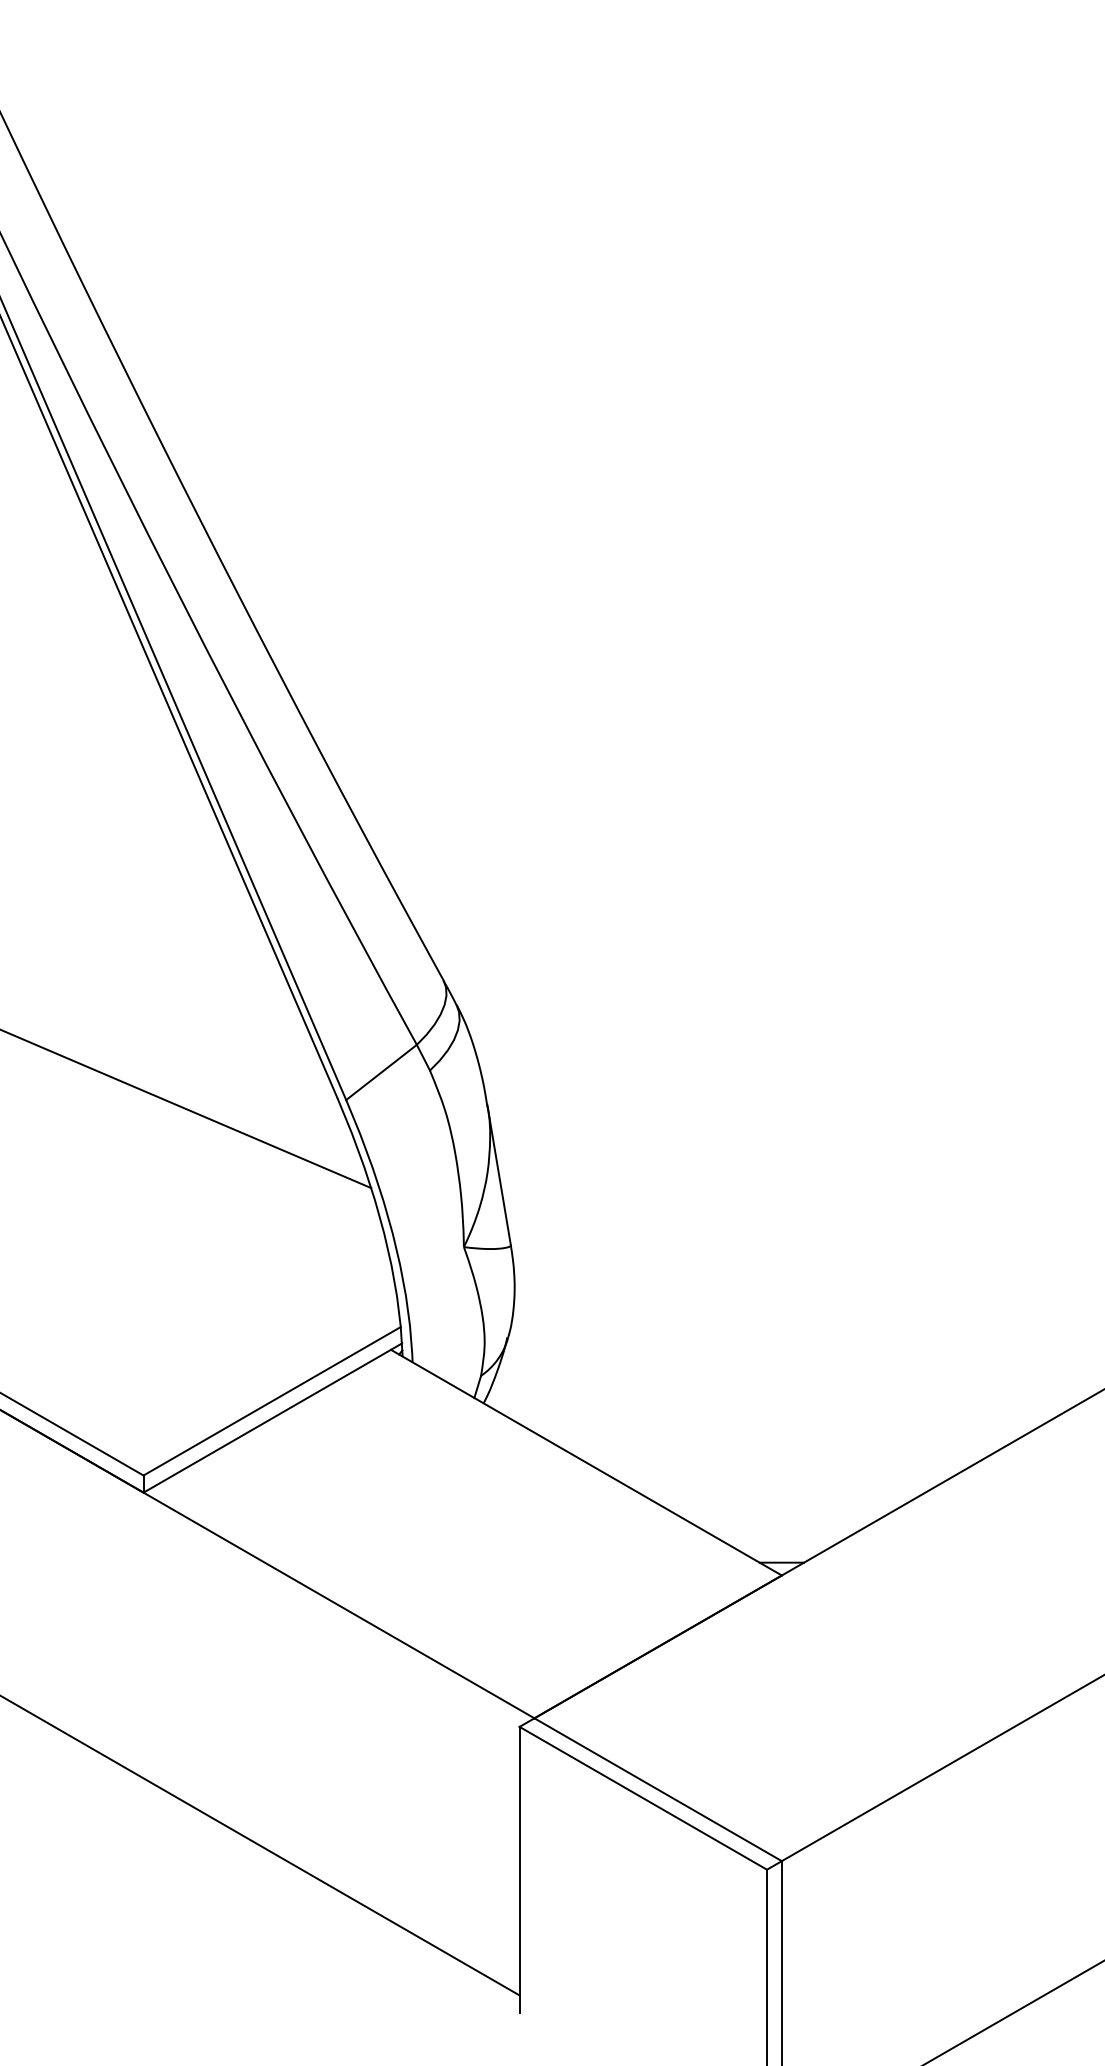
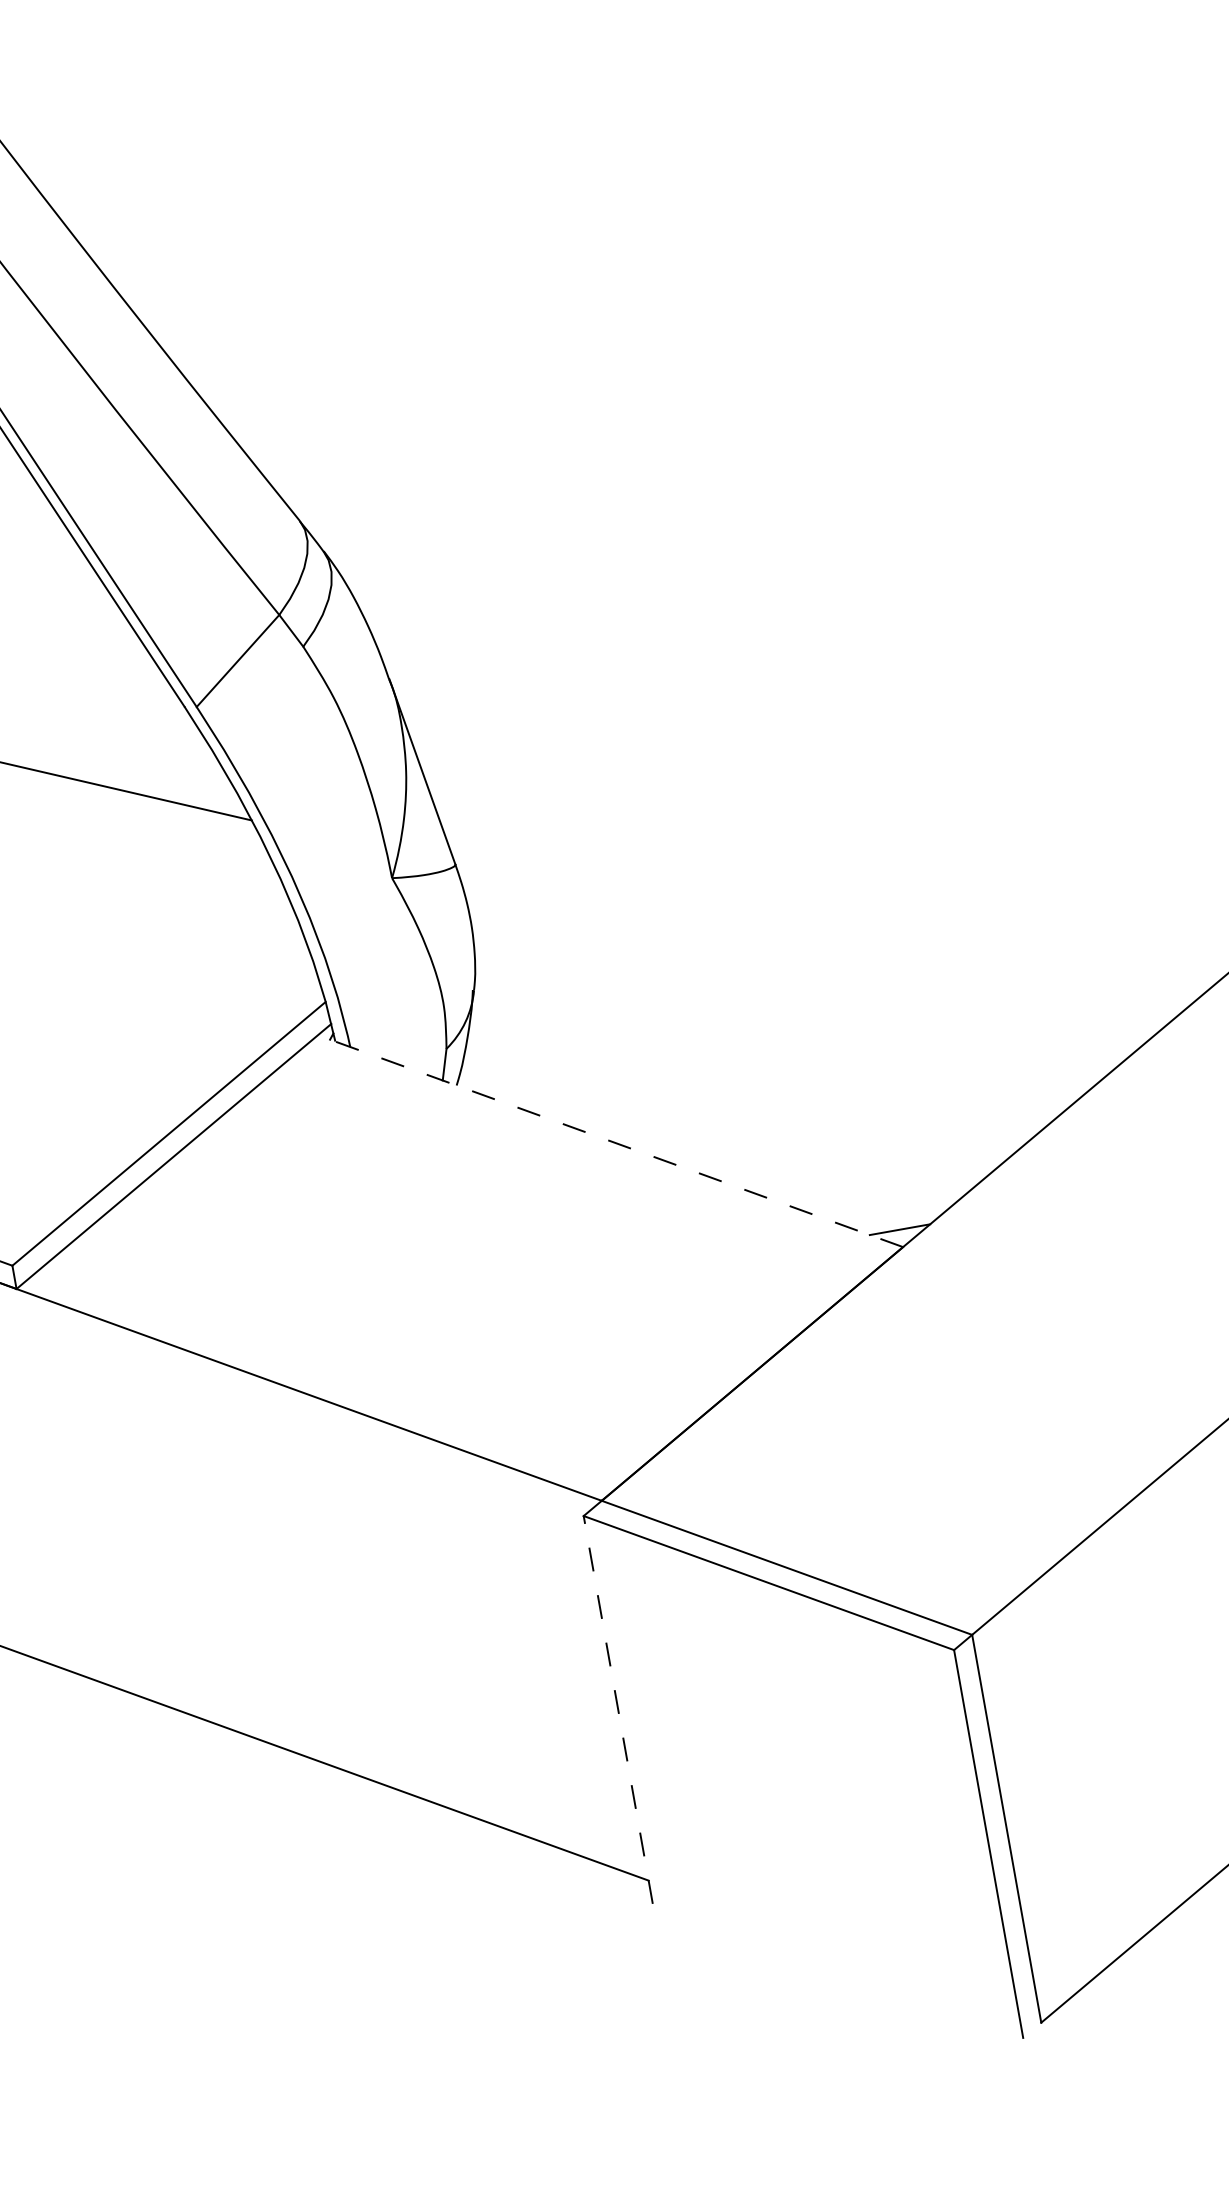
line: (586, 1462) -> (610, 1140), solid -> dashed
line: (519, 1869) -> (618, 1709), solid -> dashed

